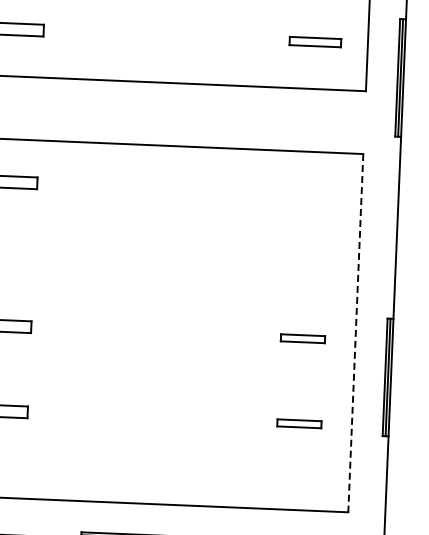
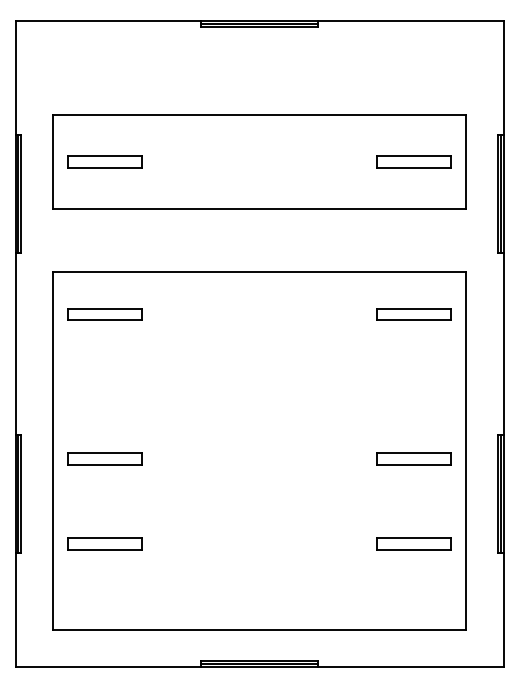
part: (315, 41) -> (413, 161), size x1.43
part: (308, 194) -> (413, 314), added
line: (355, 333) -> (466, 451), dashed -> solid
part: (302, 338) -> (413, 458), size x1.67
part: (299, 423) -> (413, 543), size x1.67

